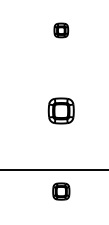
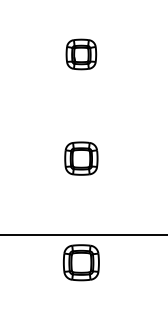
part: (61, 30) -> (81, 54), size x1.67
part: (61, 191) -> (81, 262), size x1.67

